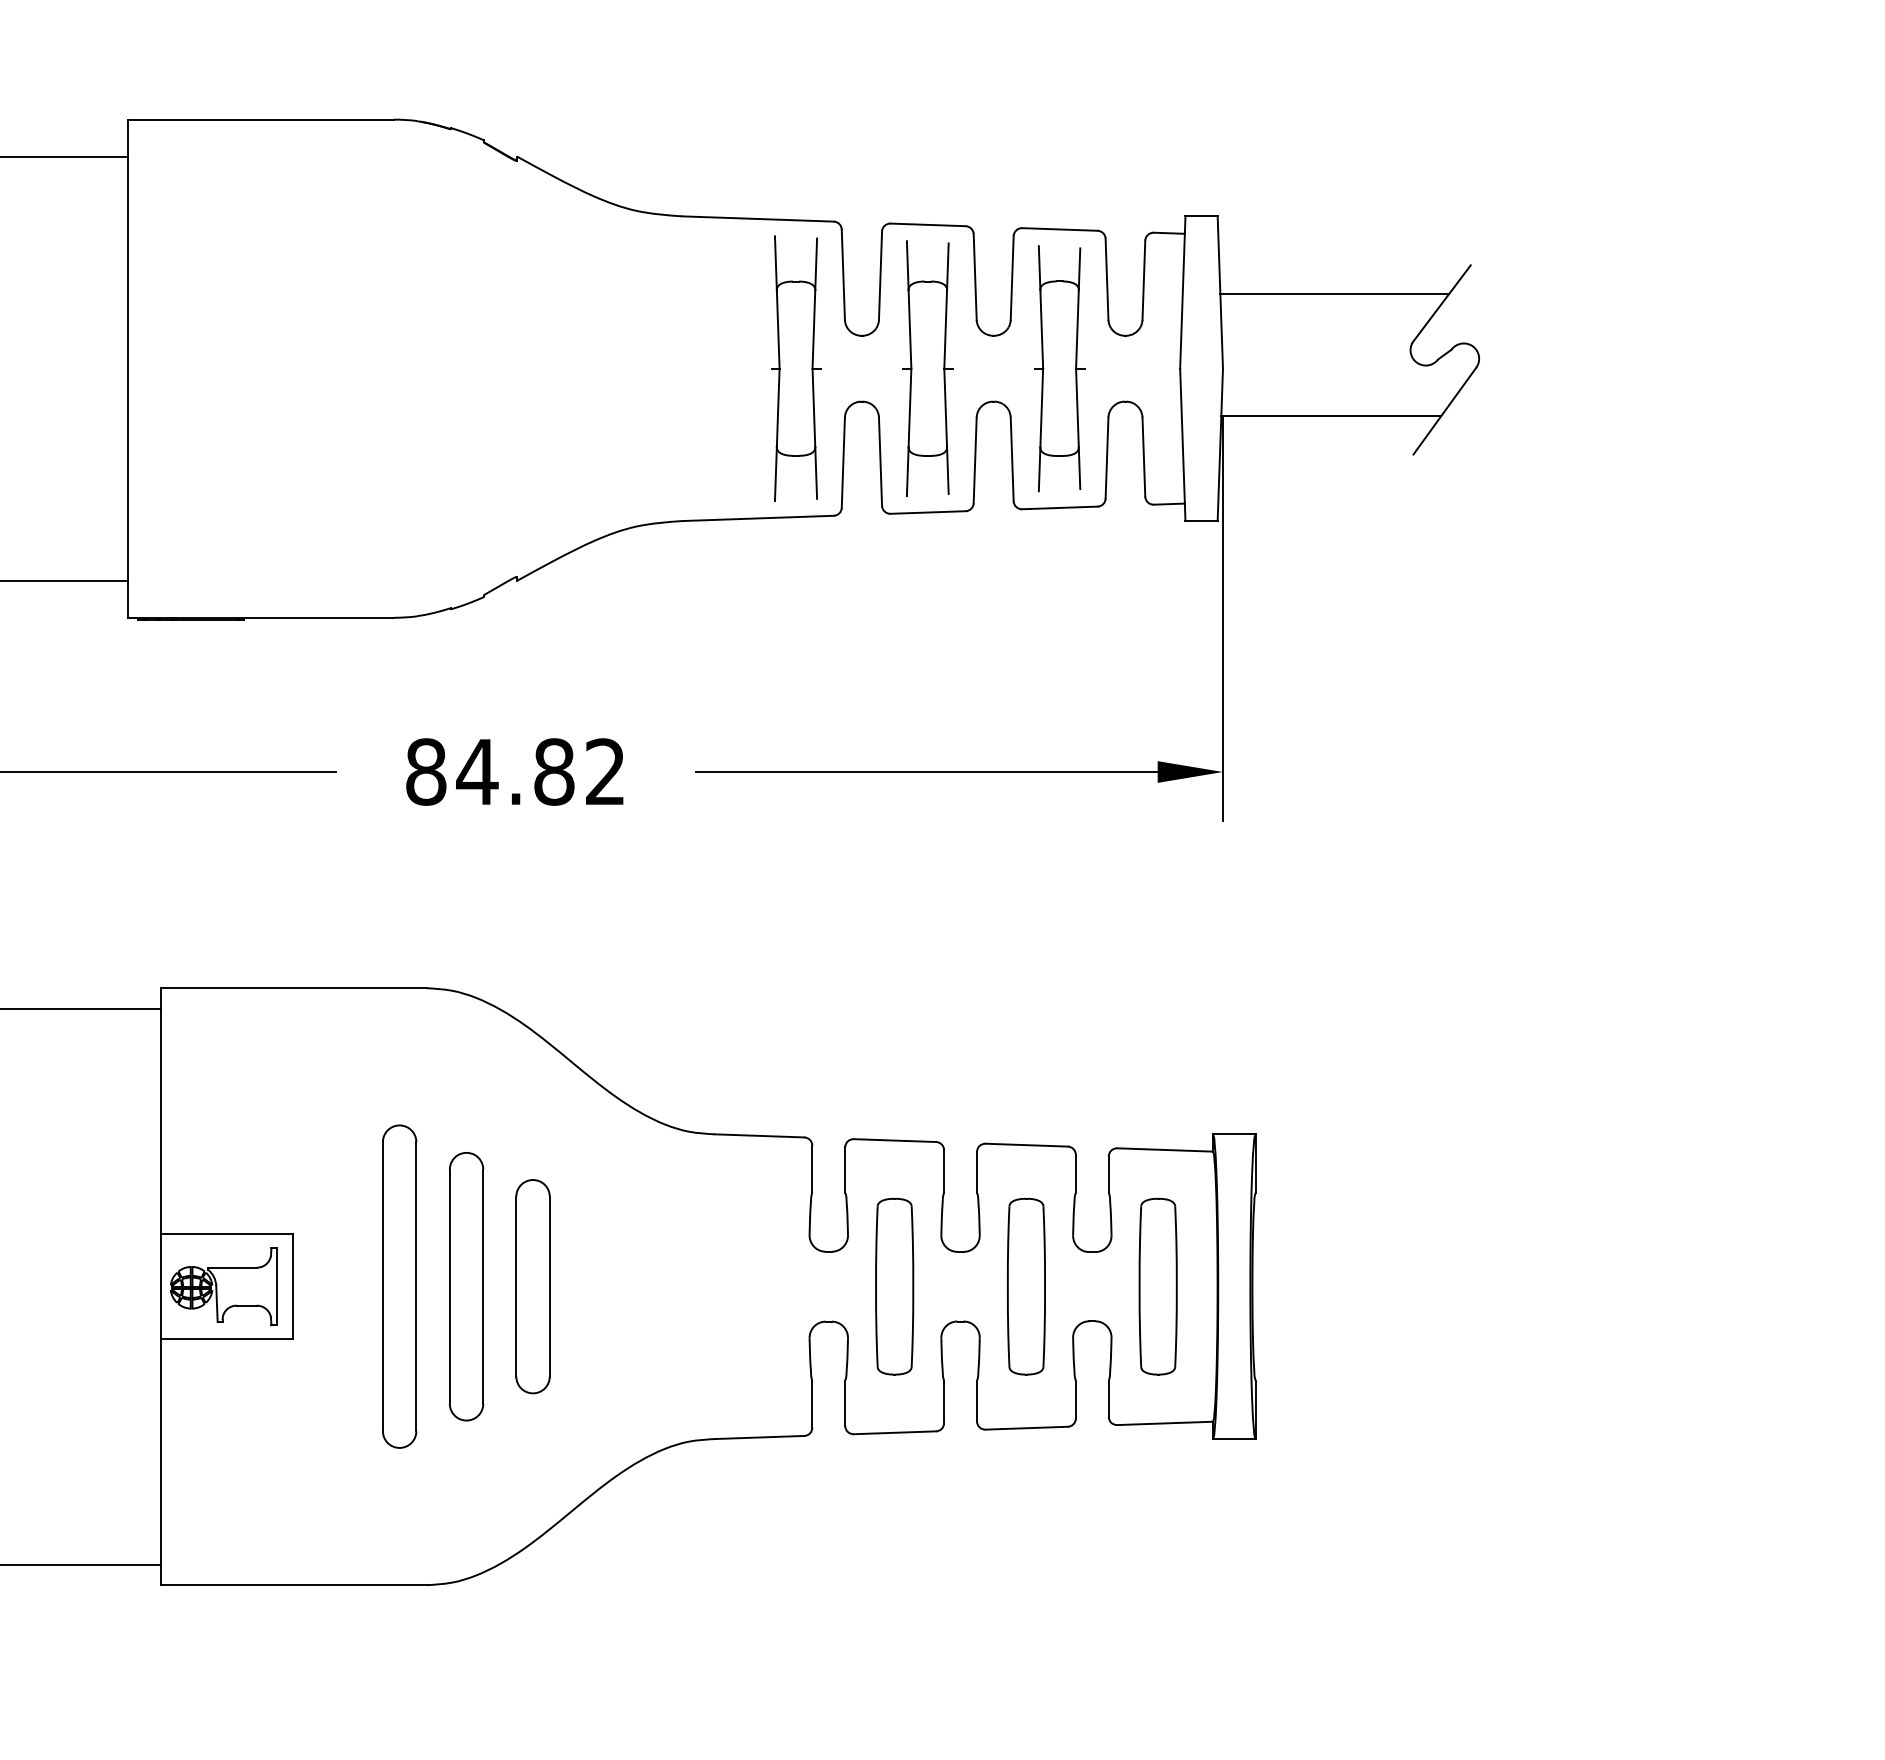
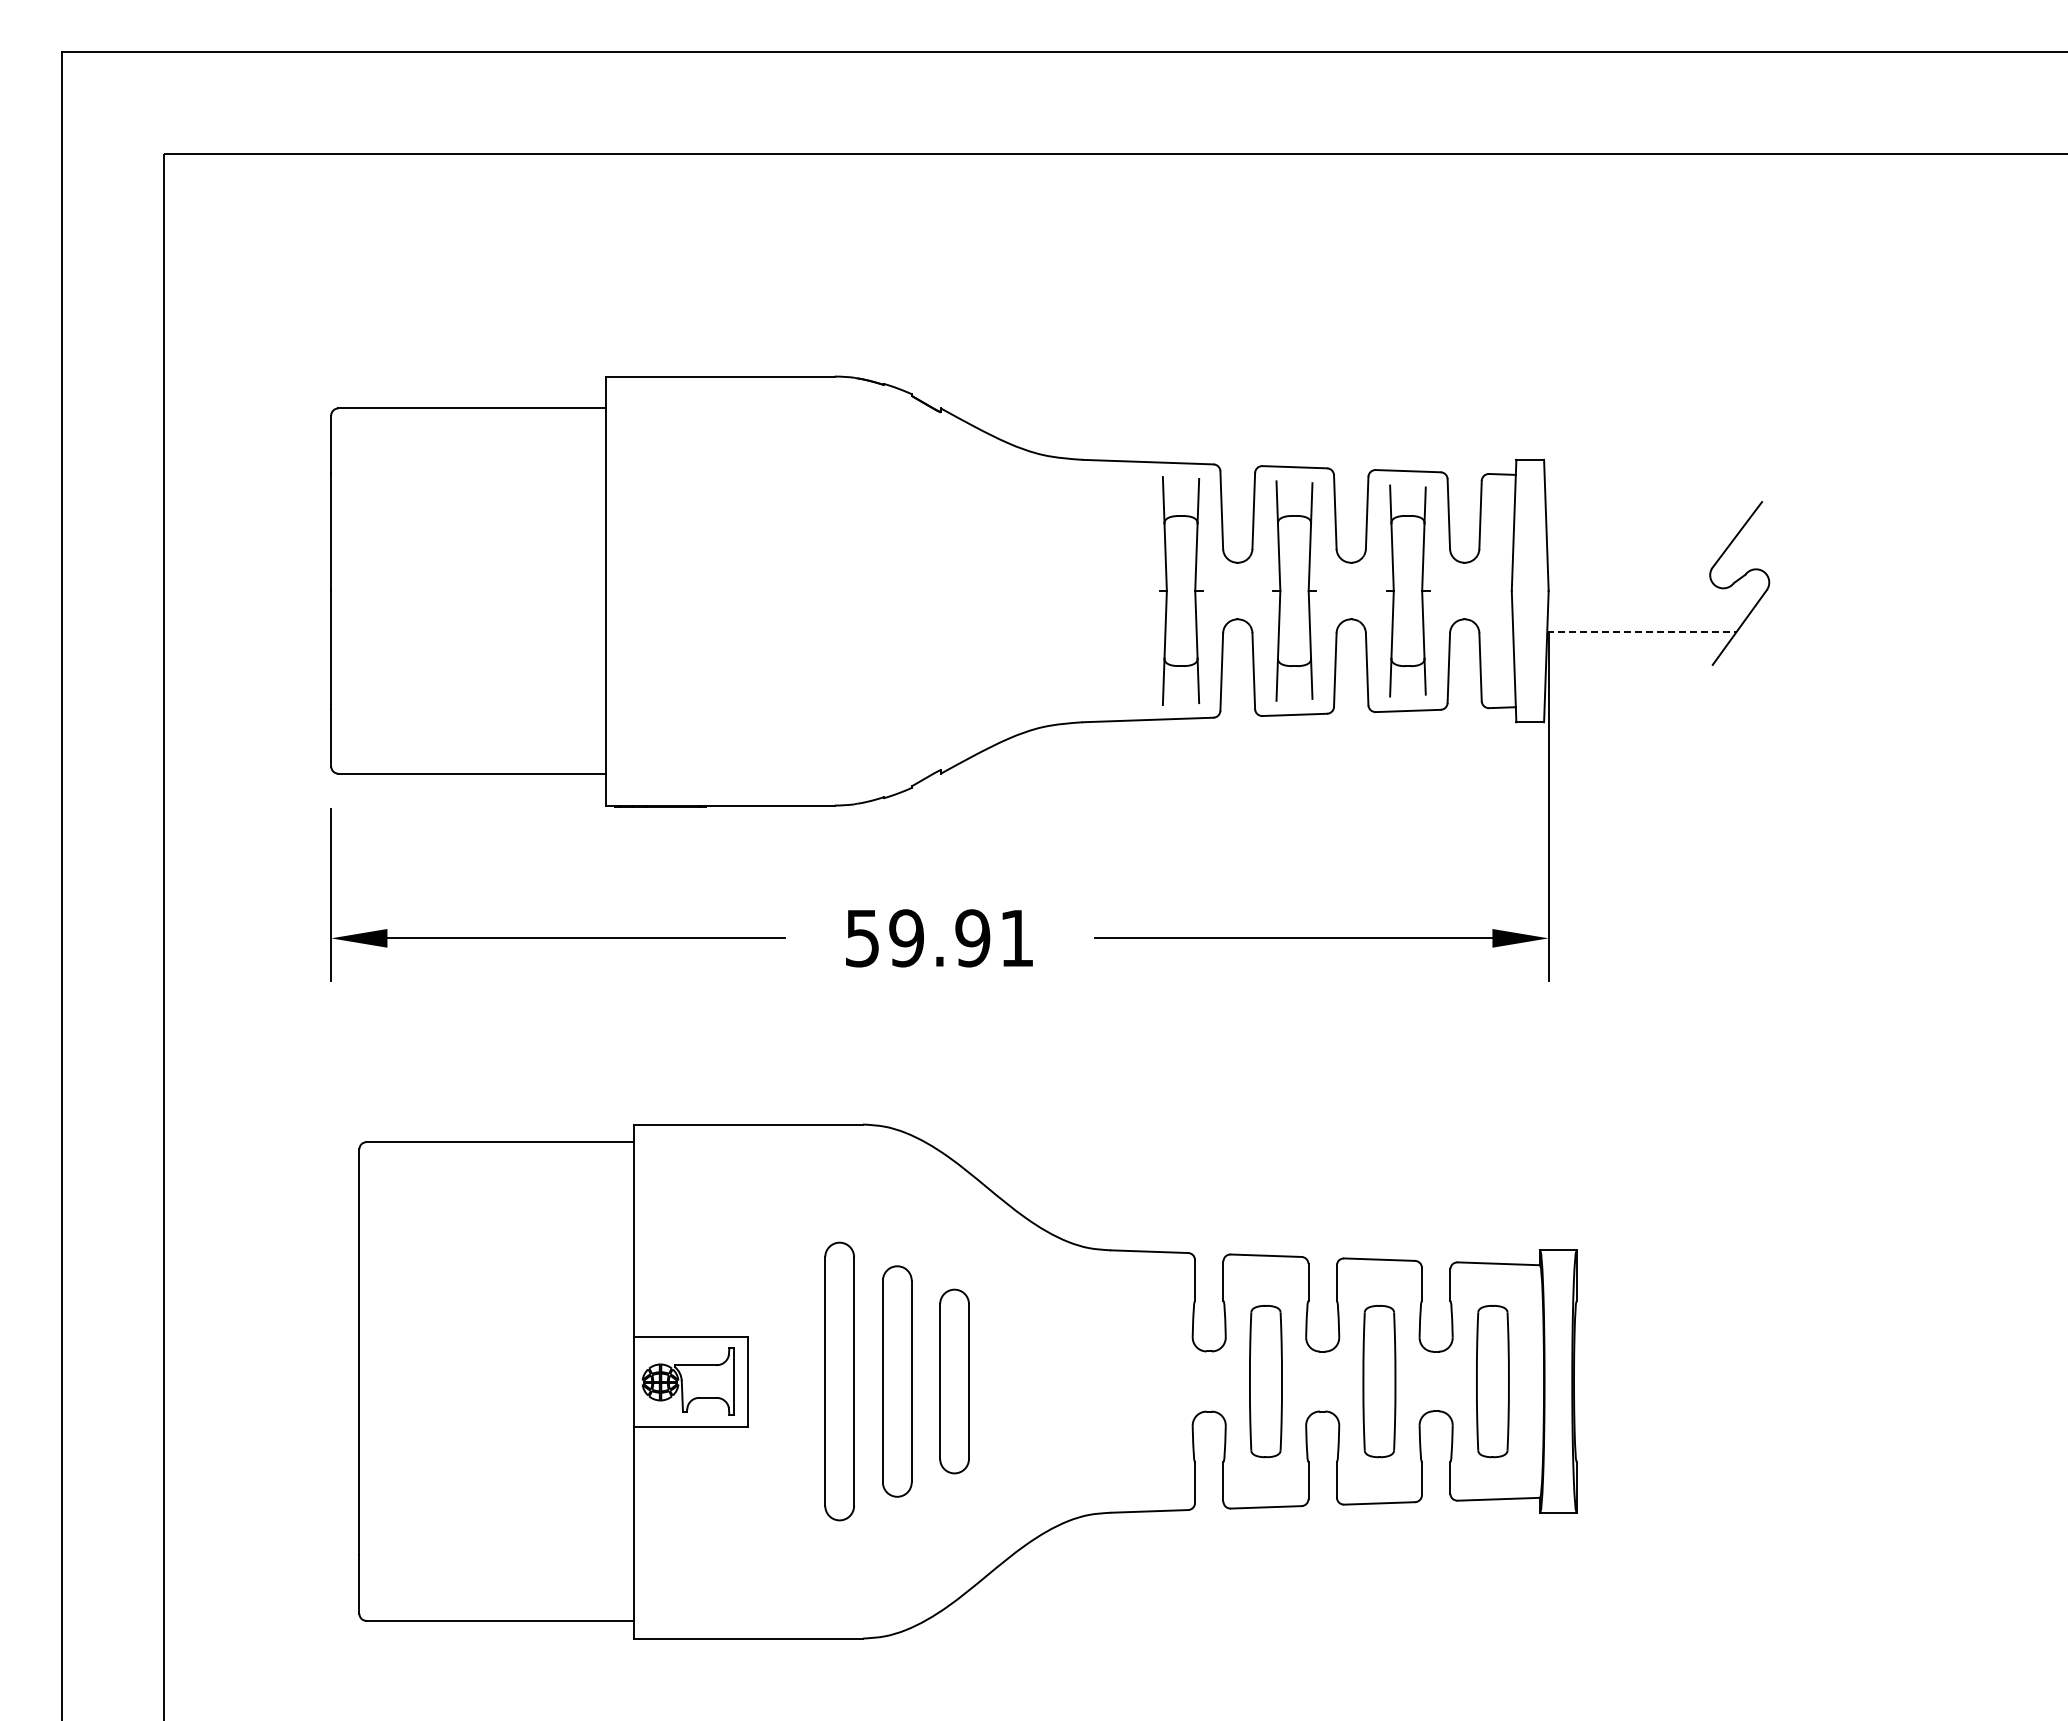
line: (1334, 293) -> (1644, 526), removed
line: (1331, 415) -> (1642, 631), solid -> dashed
text: (514, 772) -> (938, 938), 84.82 -> 59.91

